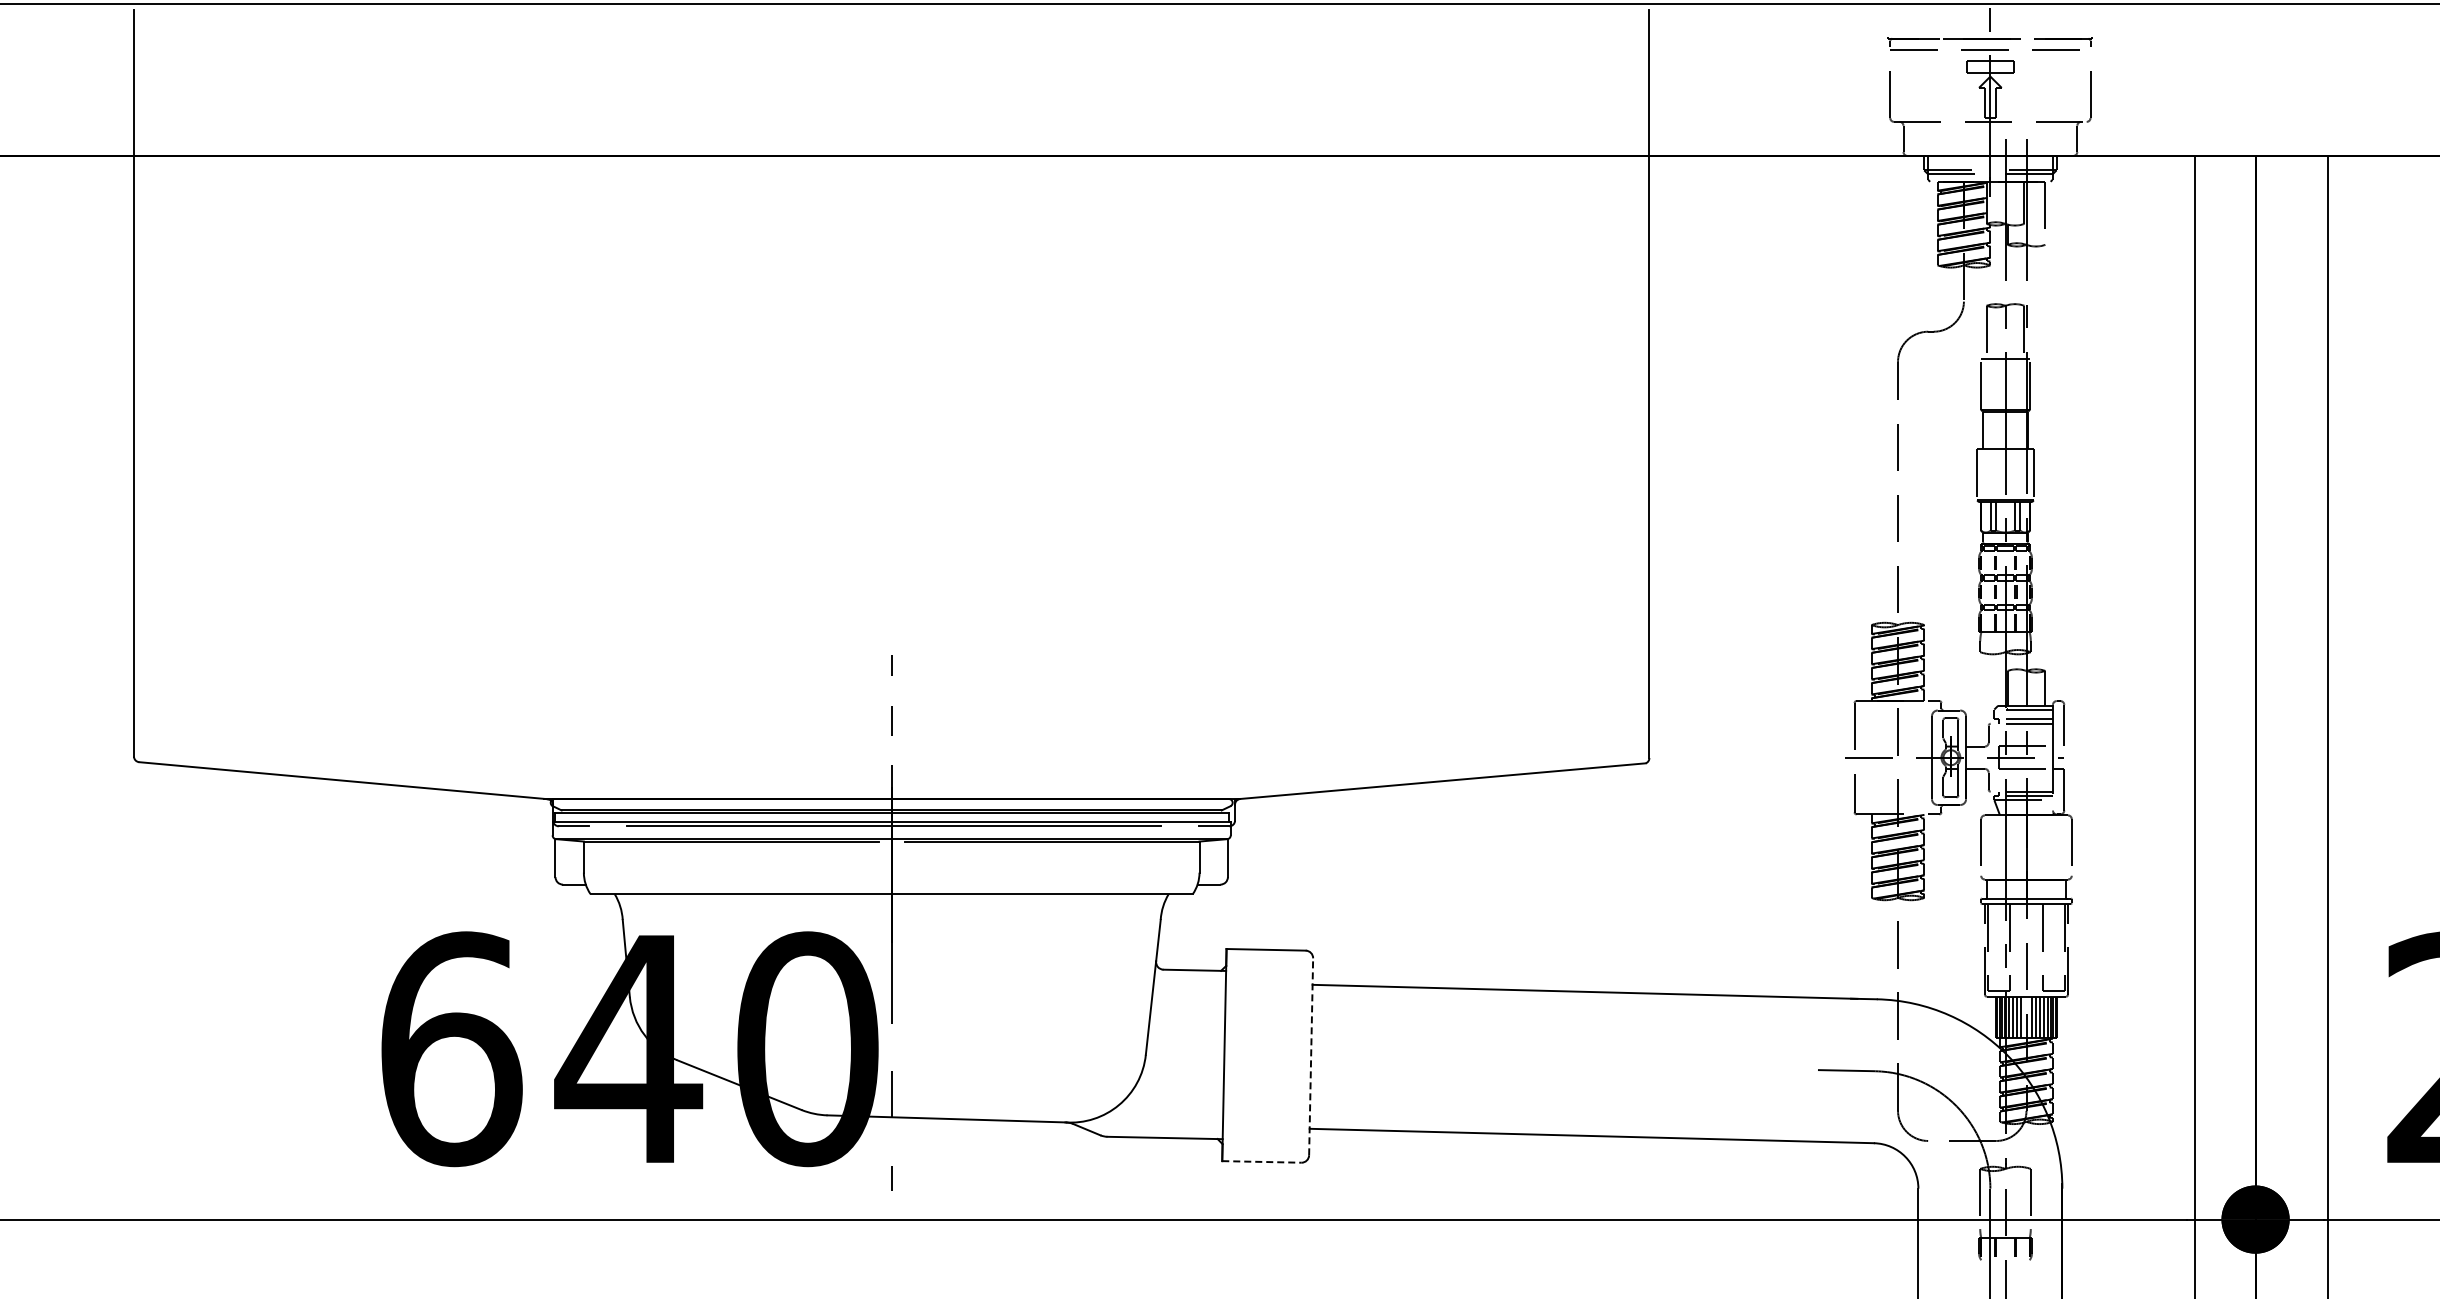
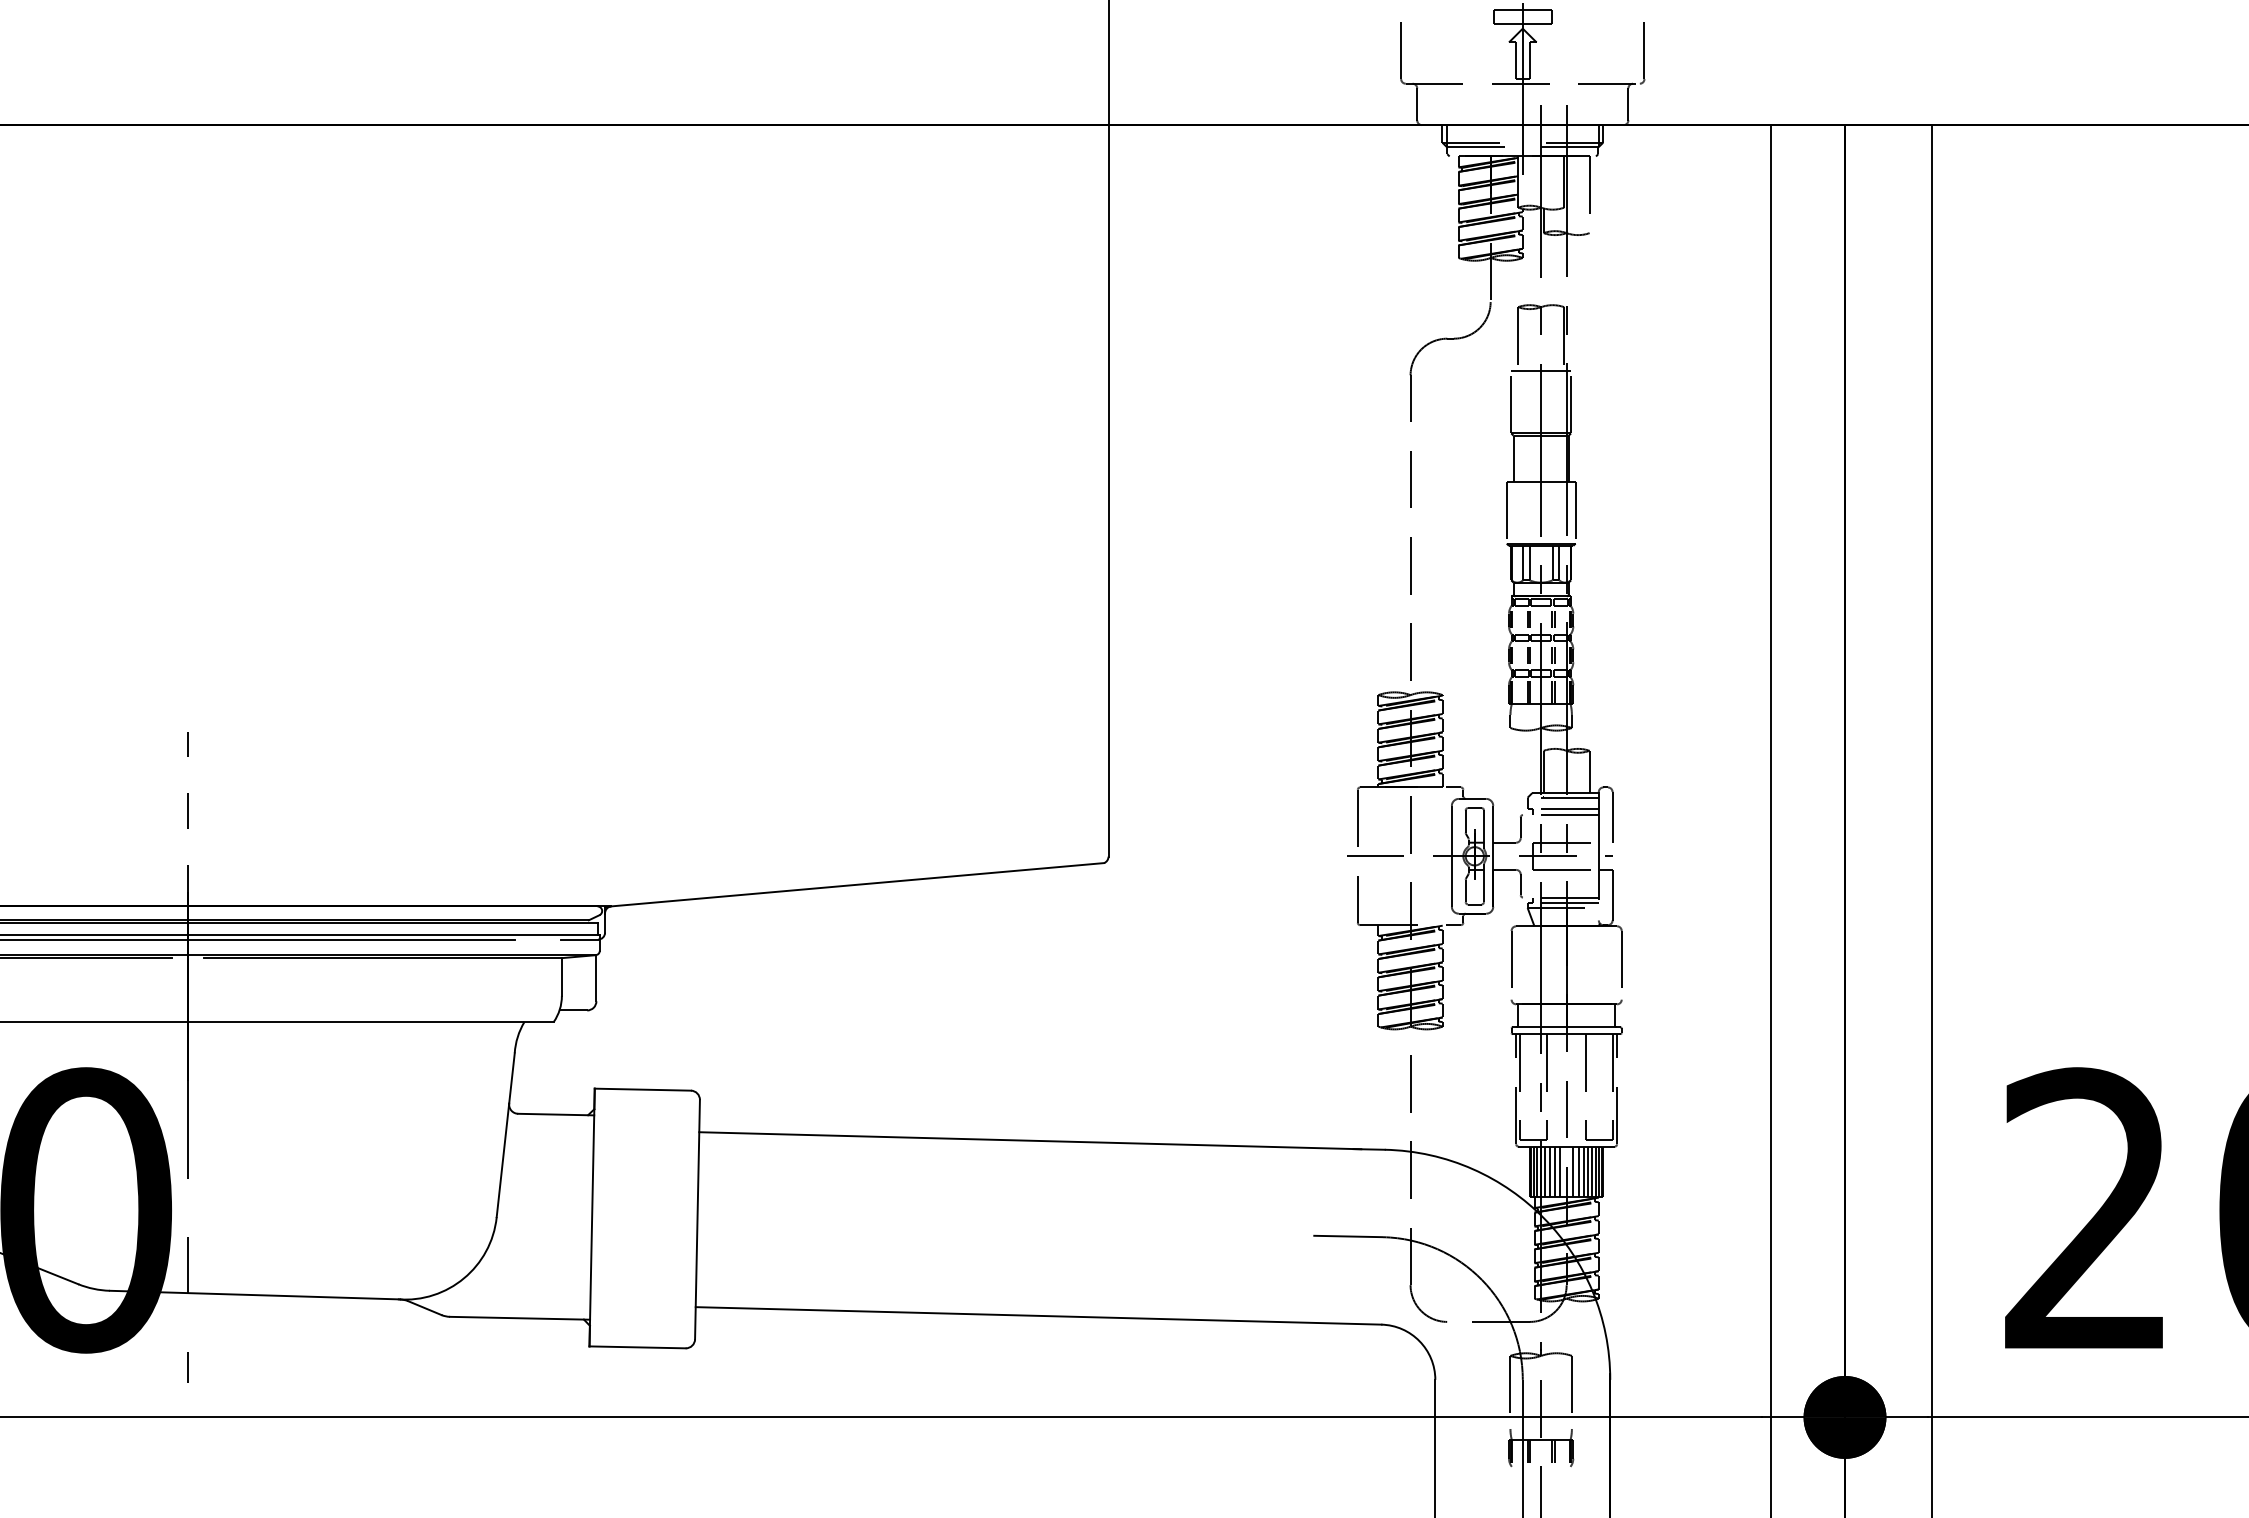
line: (1311, 1056) -> (697, 1219), dashed -> solid
line: (1261, 1161) -> (637, 1346), dashed -> solid

